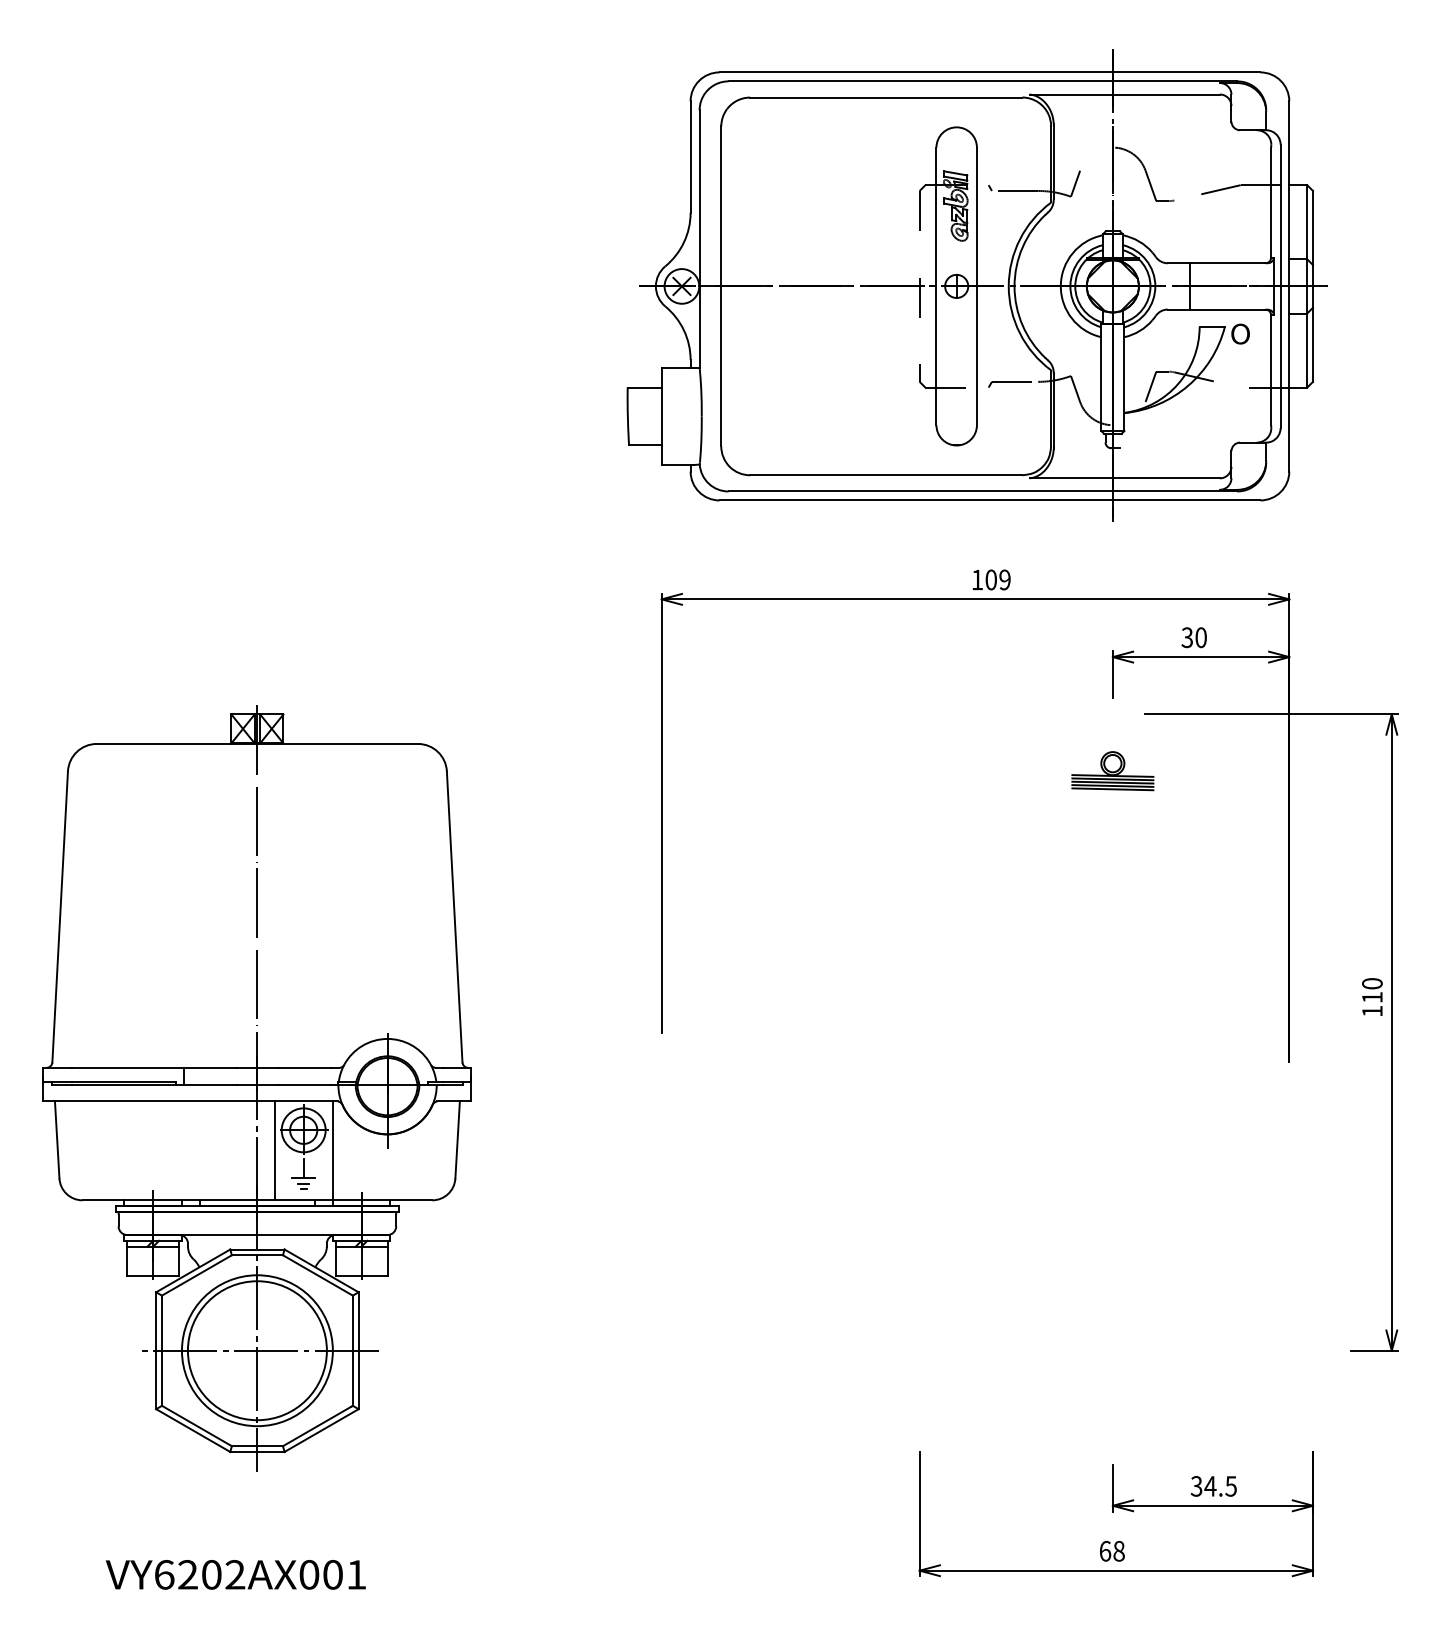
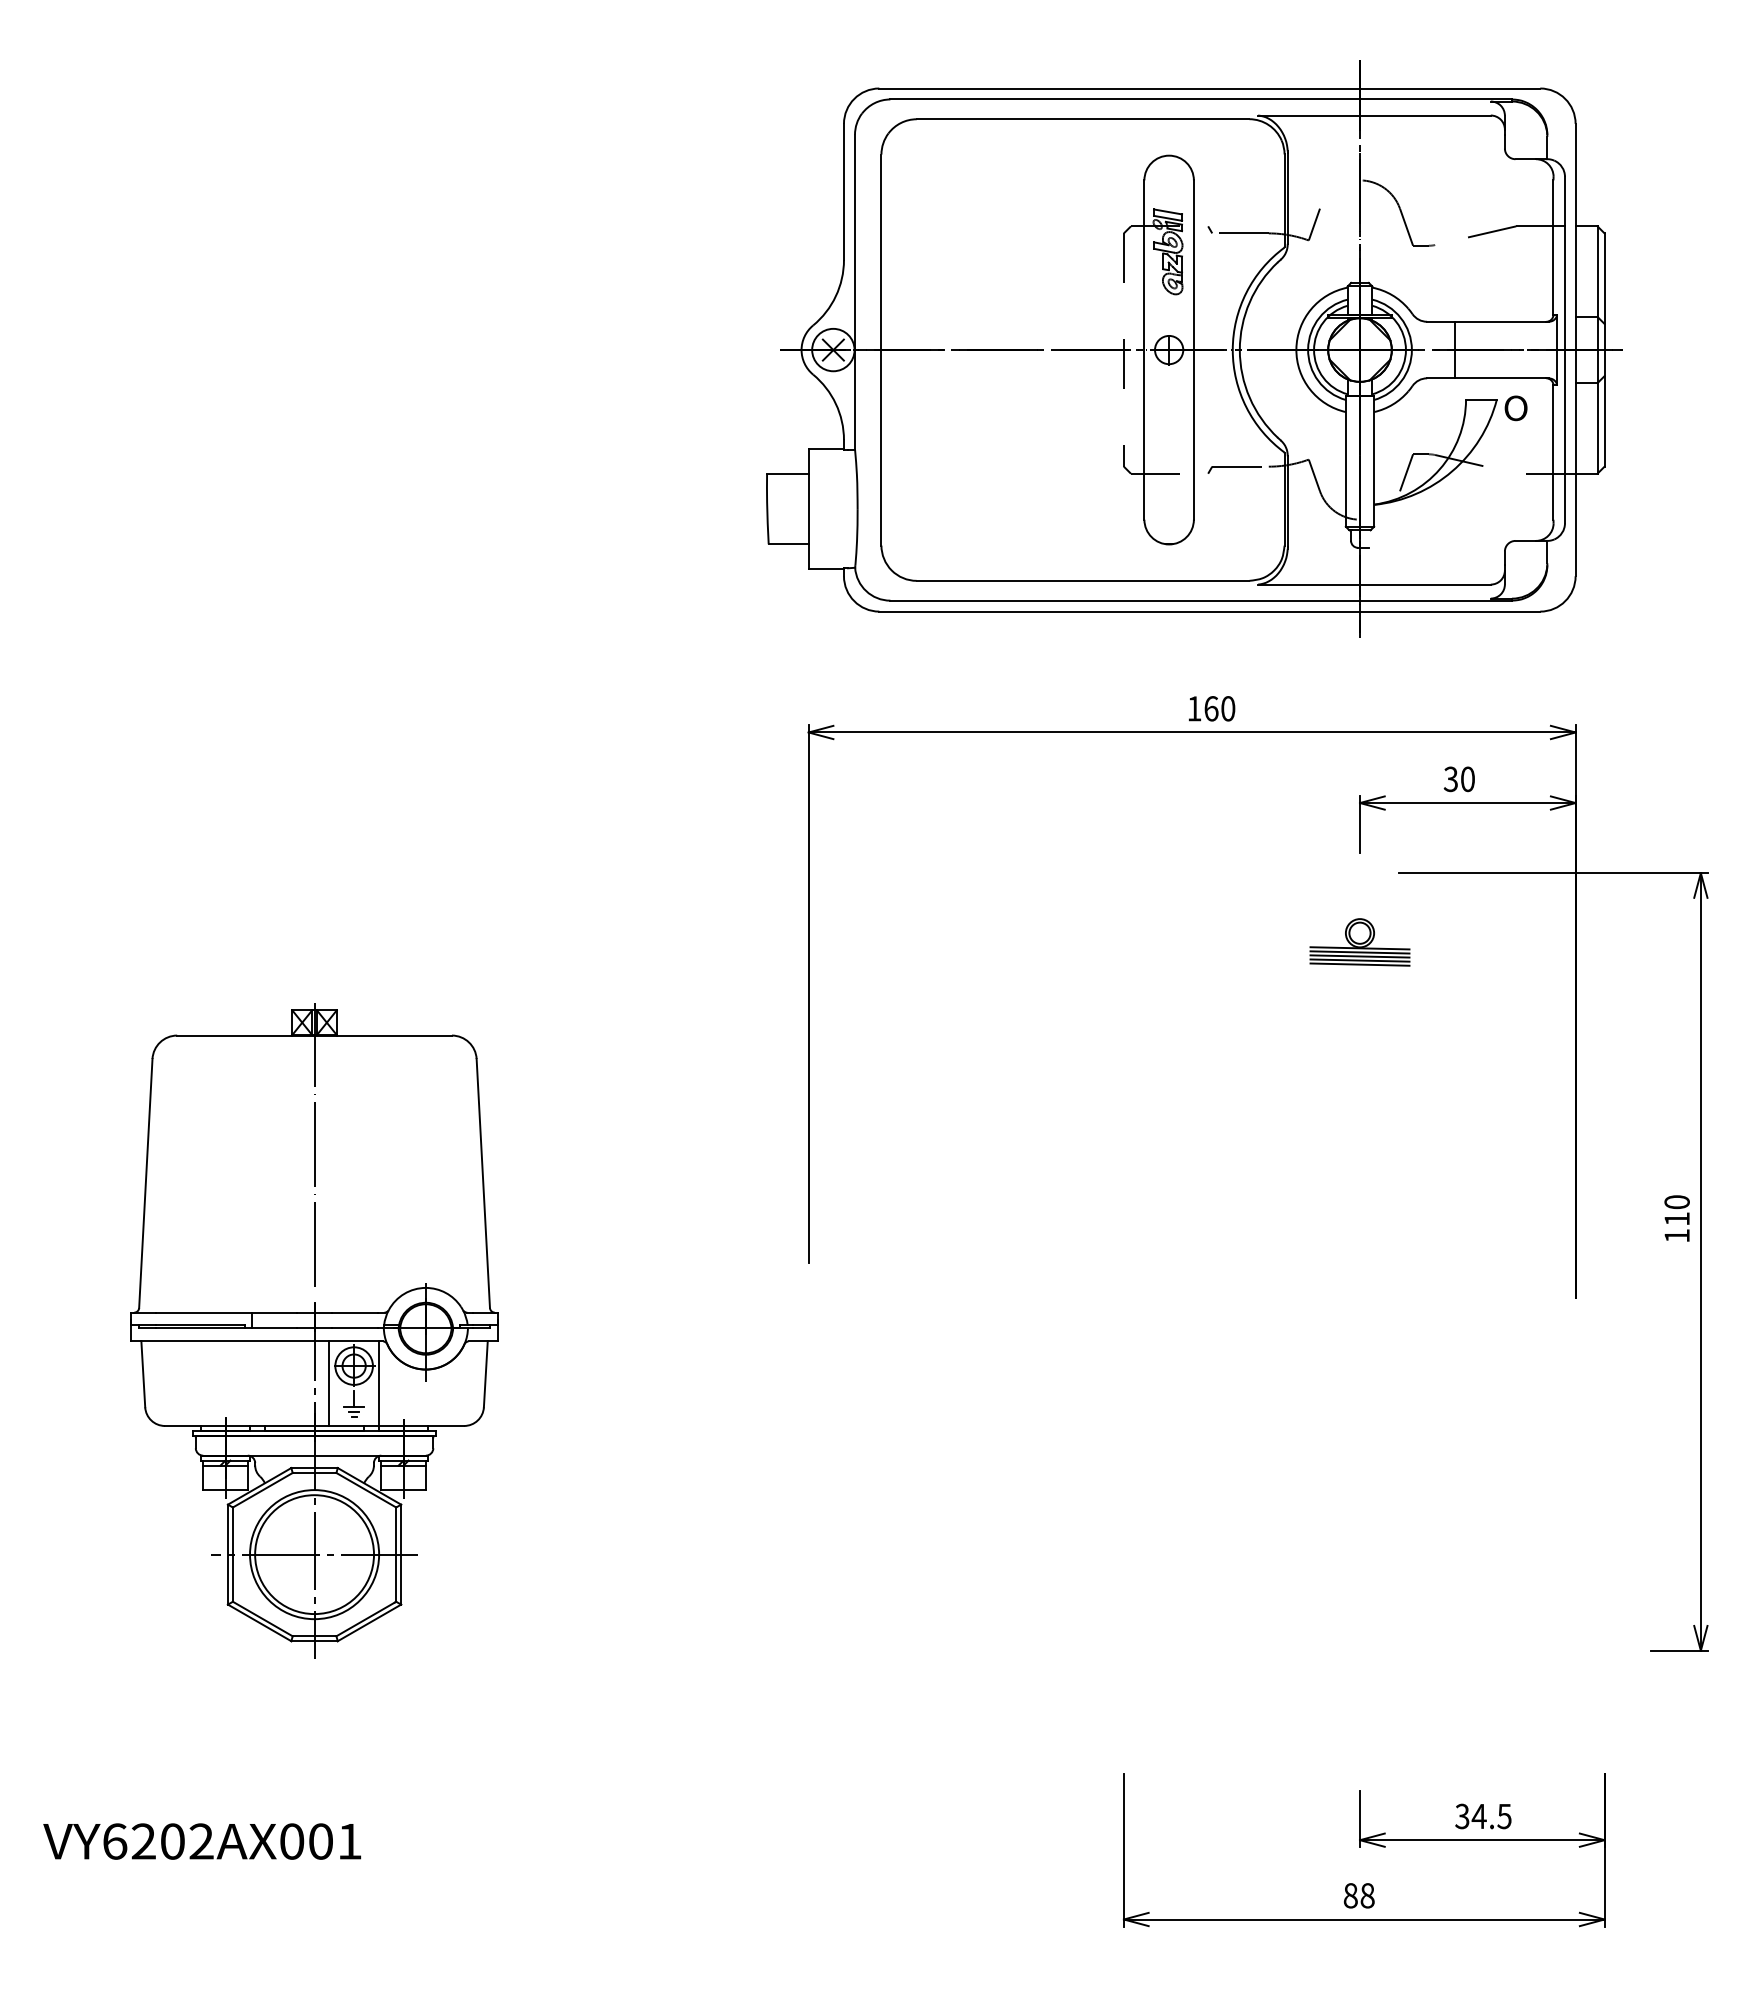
text: (997, 579) -> (1219, 708), 109 -> 160
part: (257, 1088) -> (314, 1330), size x0.7
text: (1105, 1551) -> (1350, 1895), 68 -> 88
text: (235, 1574) -> (201, 1841), moved

